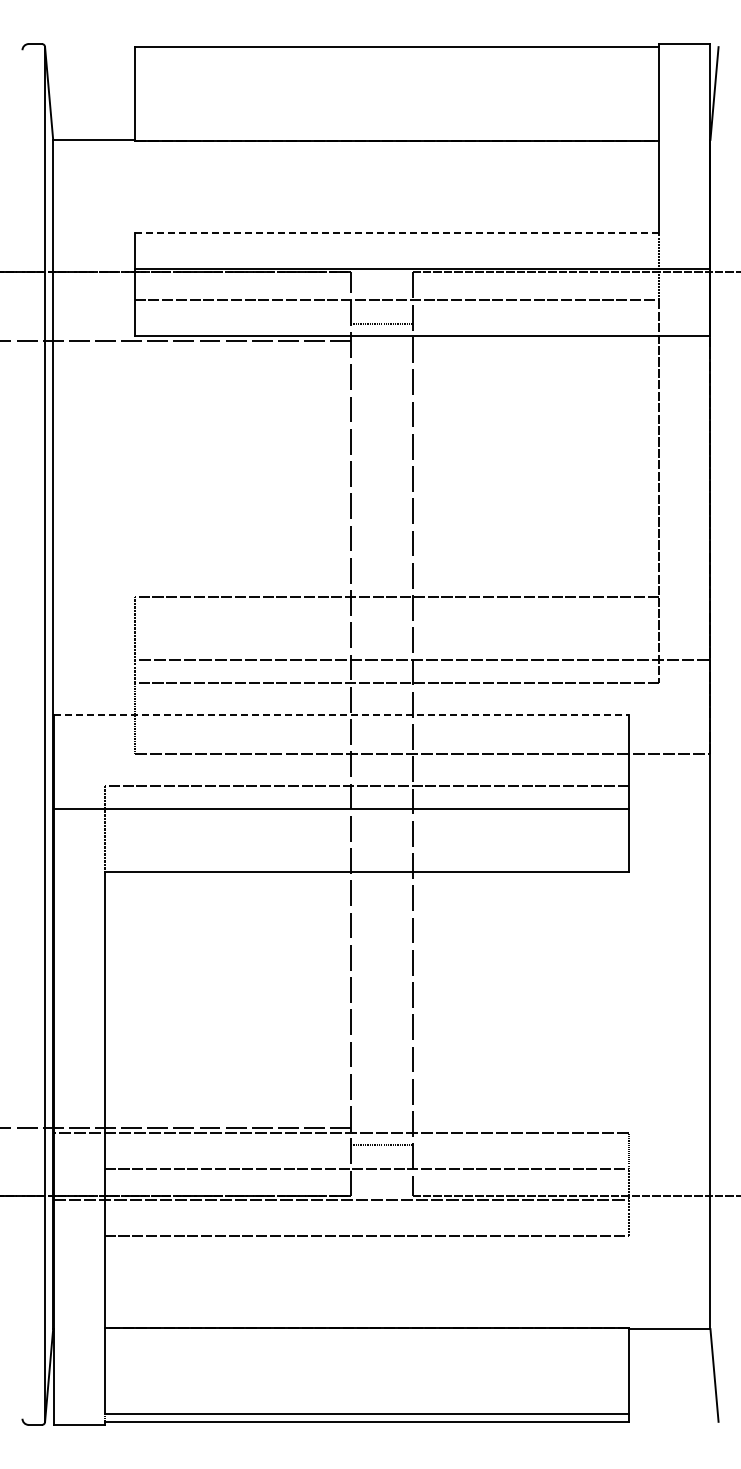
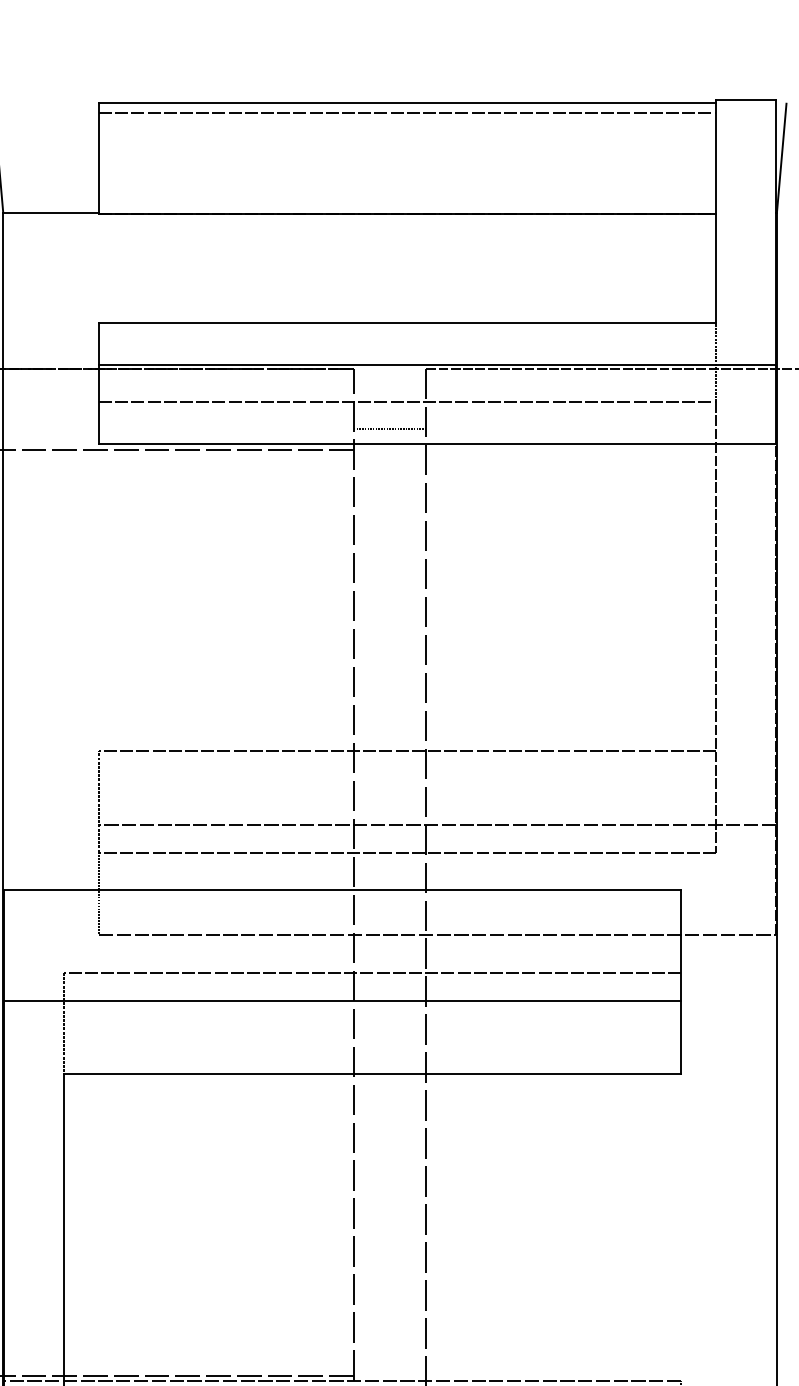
line: (396, 55) -> (407, 113), added
line: (397, 233) -> (408, 323), dashed -> solid
line: (342, 715) -> (343, 890), dashed -> solid

